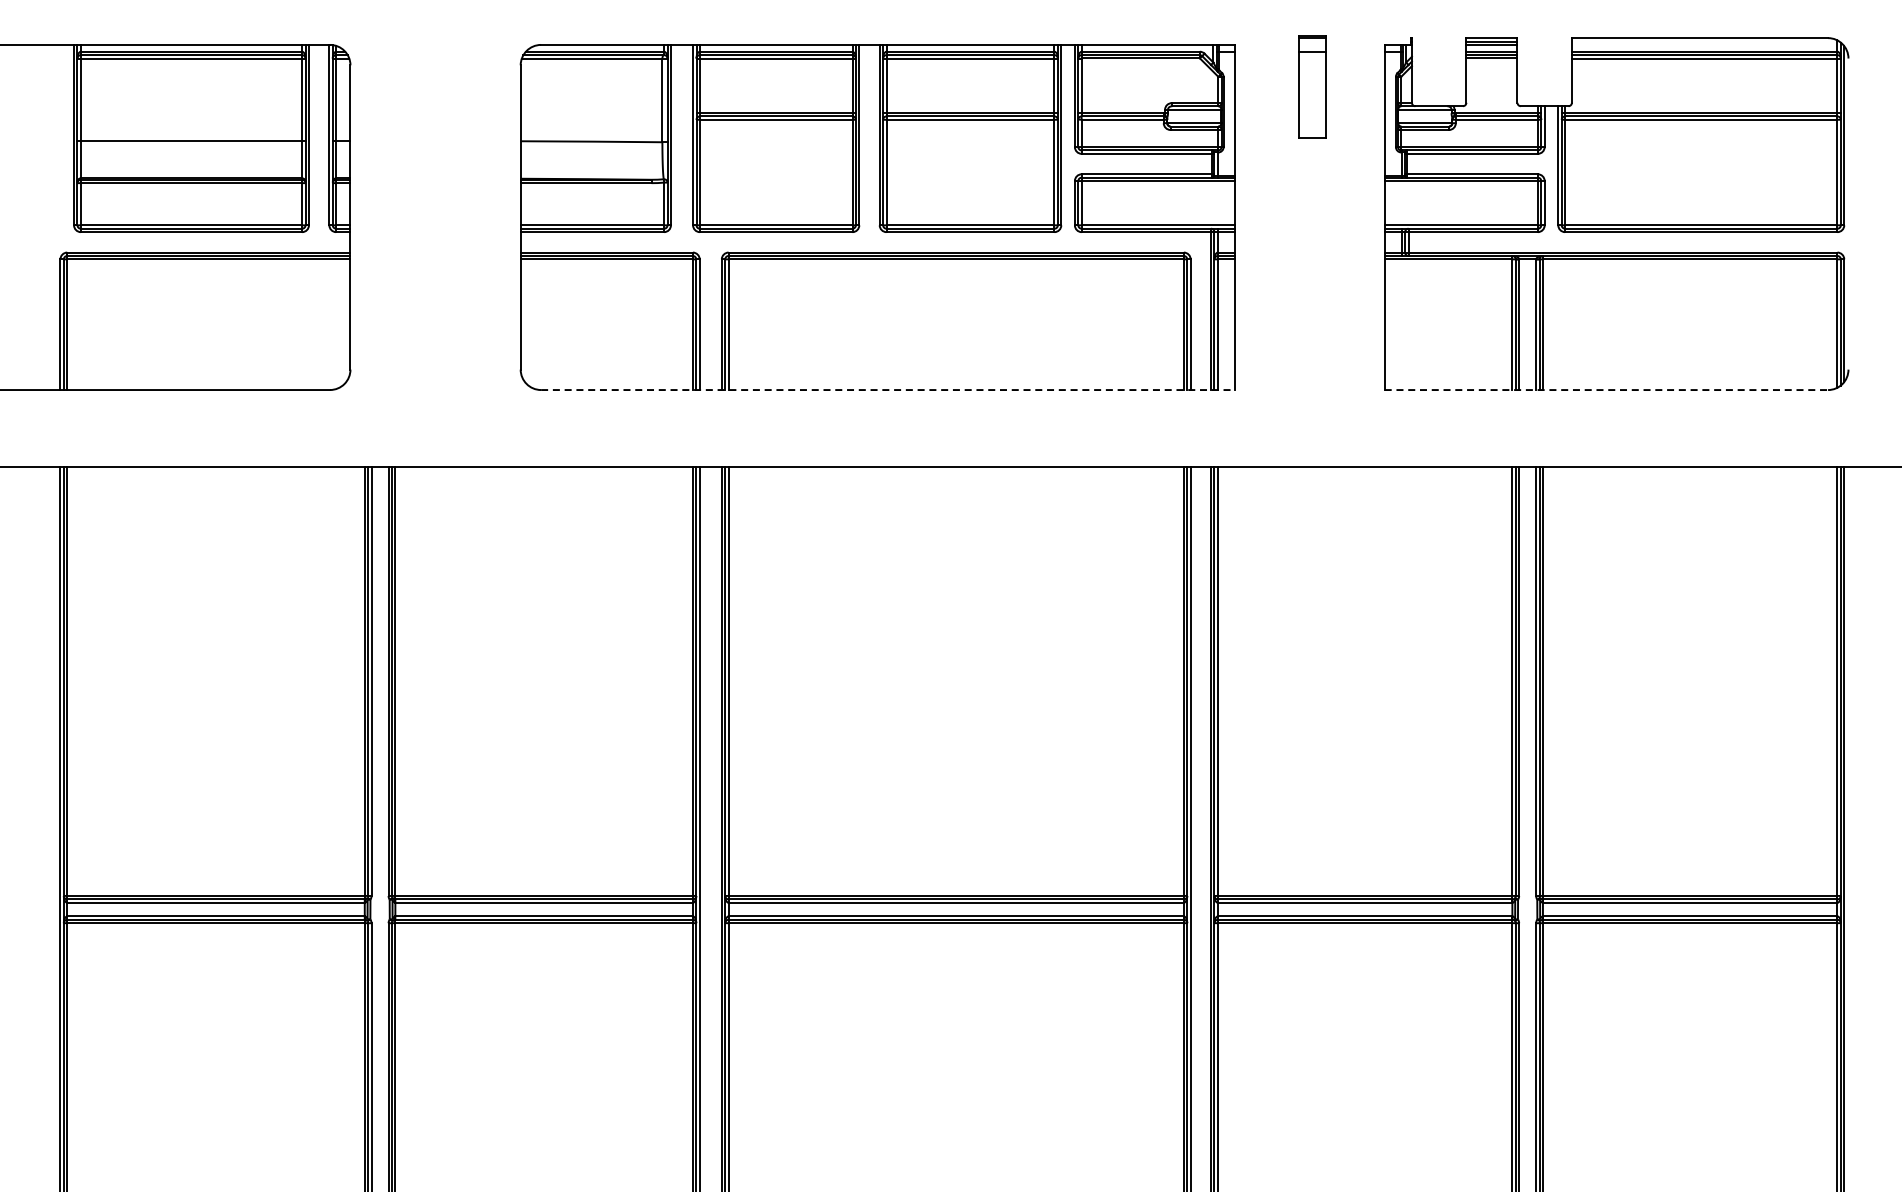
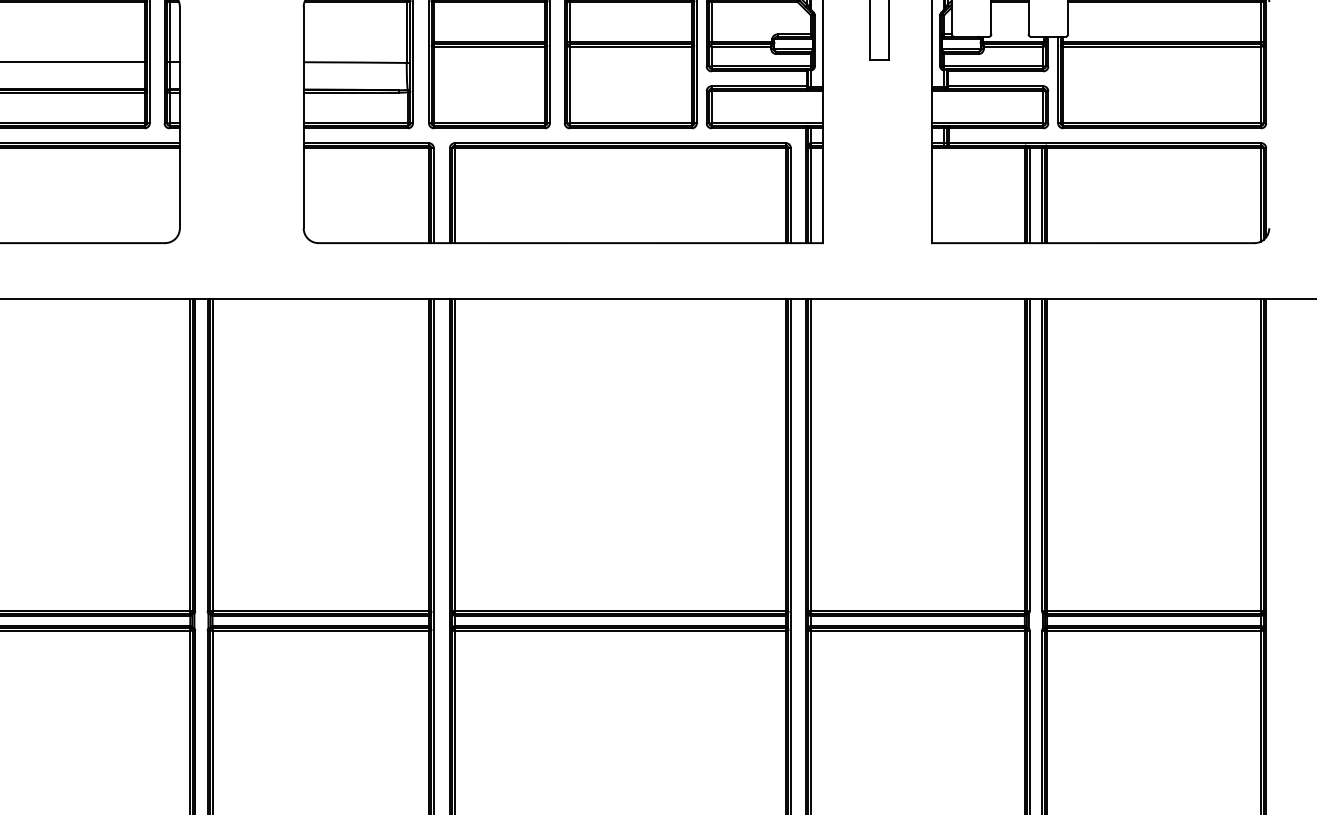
line: (888, 390) -> (571, 243), dashed -> solid
line: (1606, 390) -> (1093, 243), dashed -> solid

